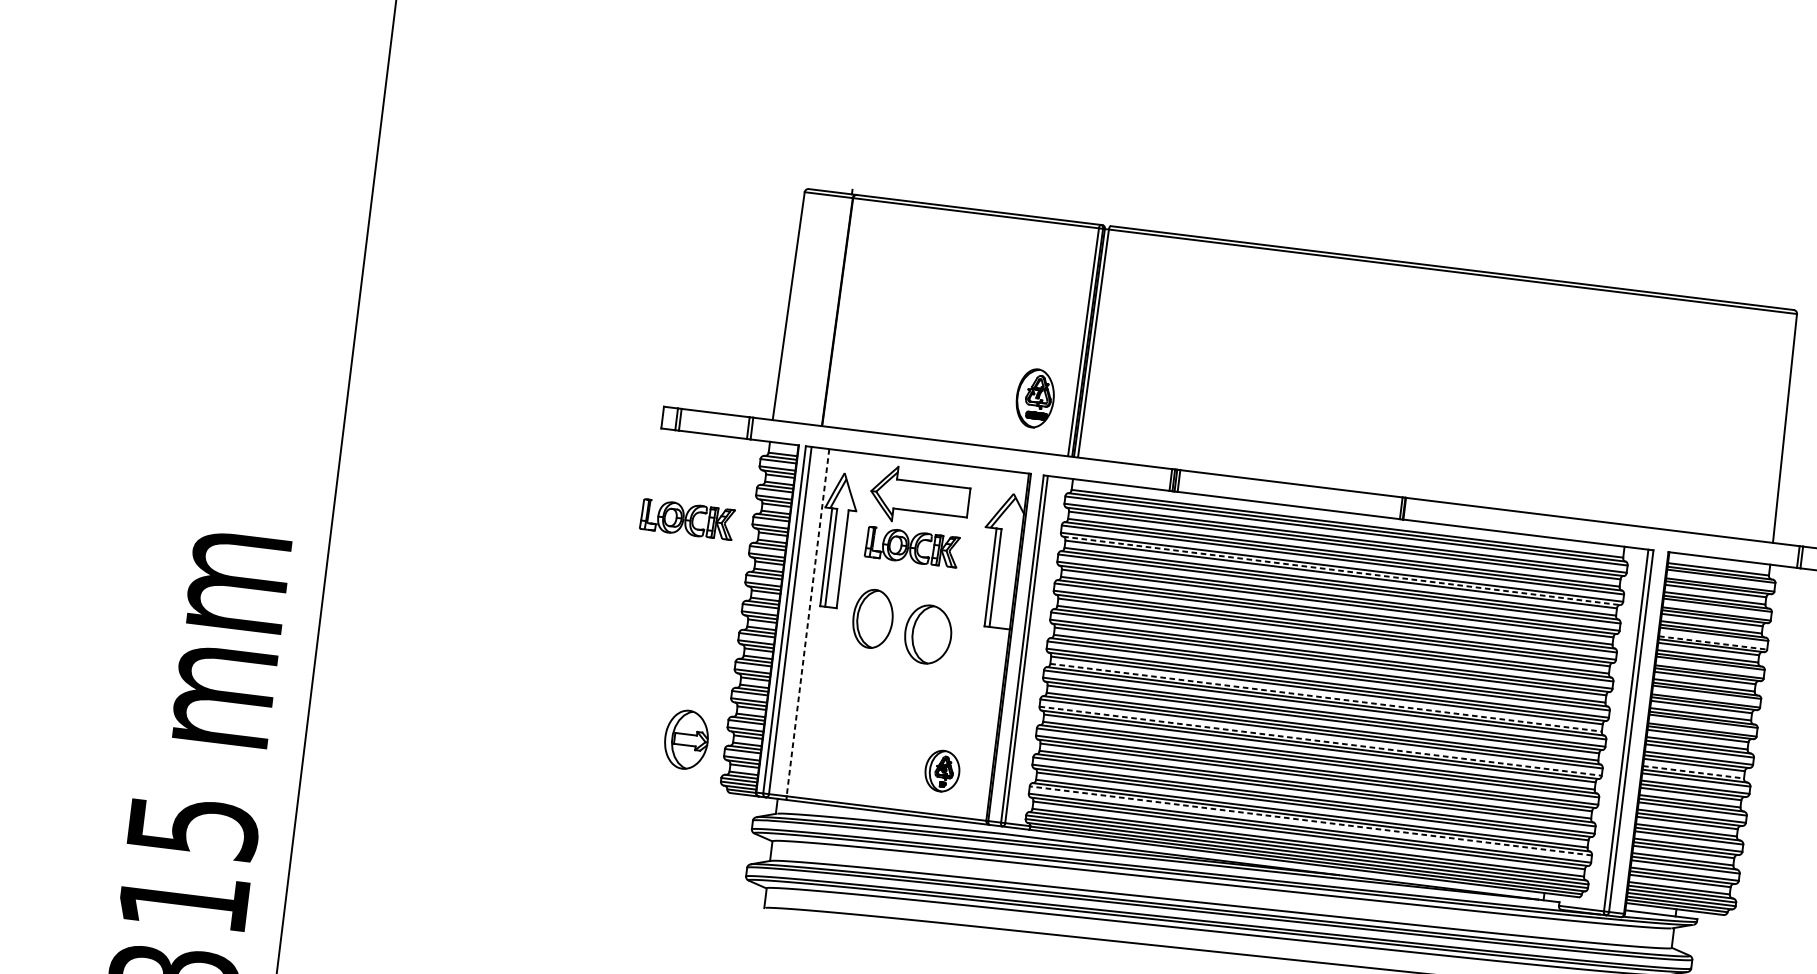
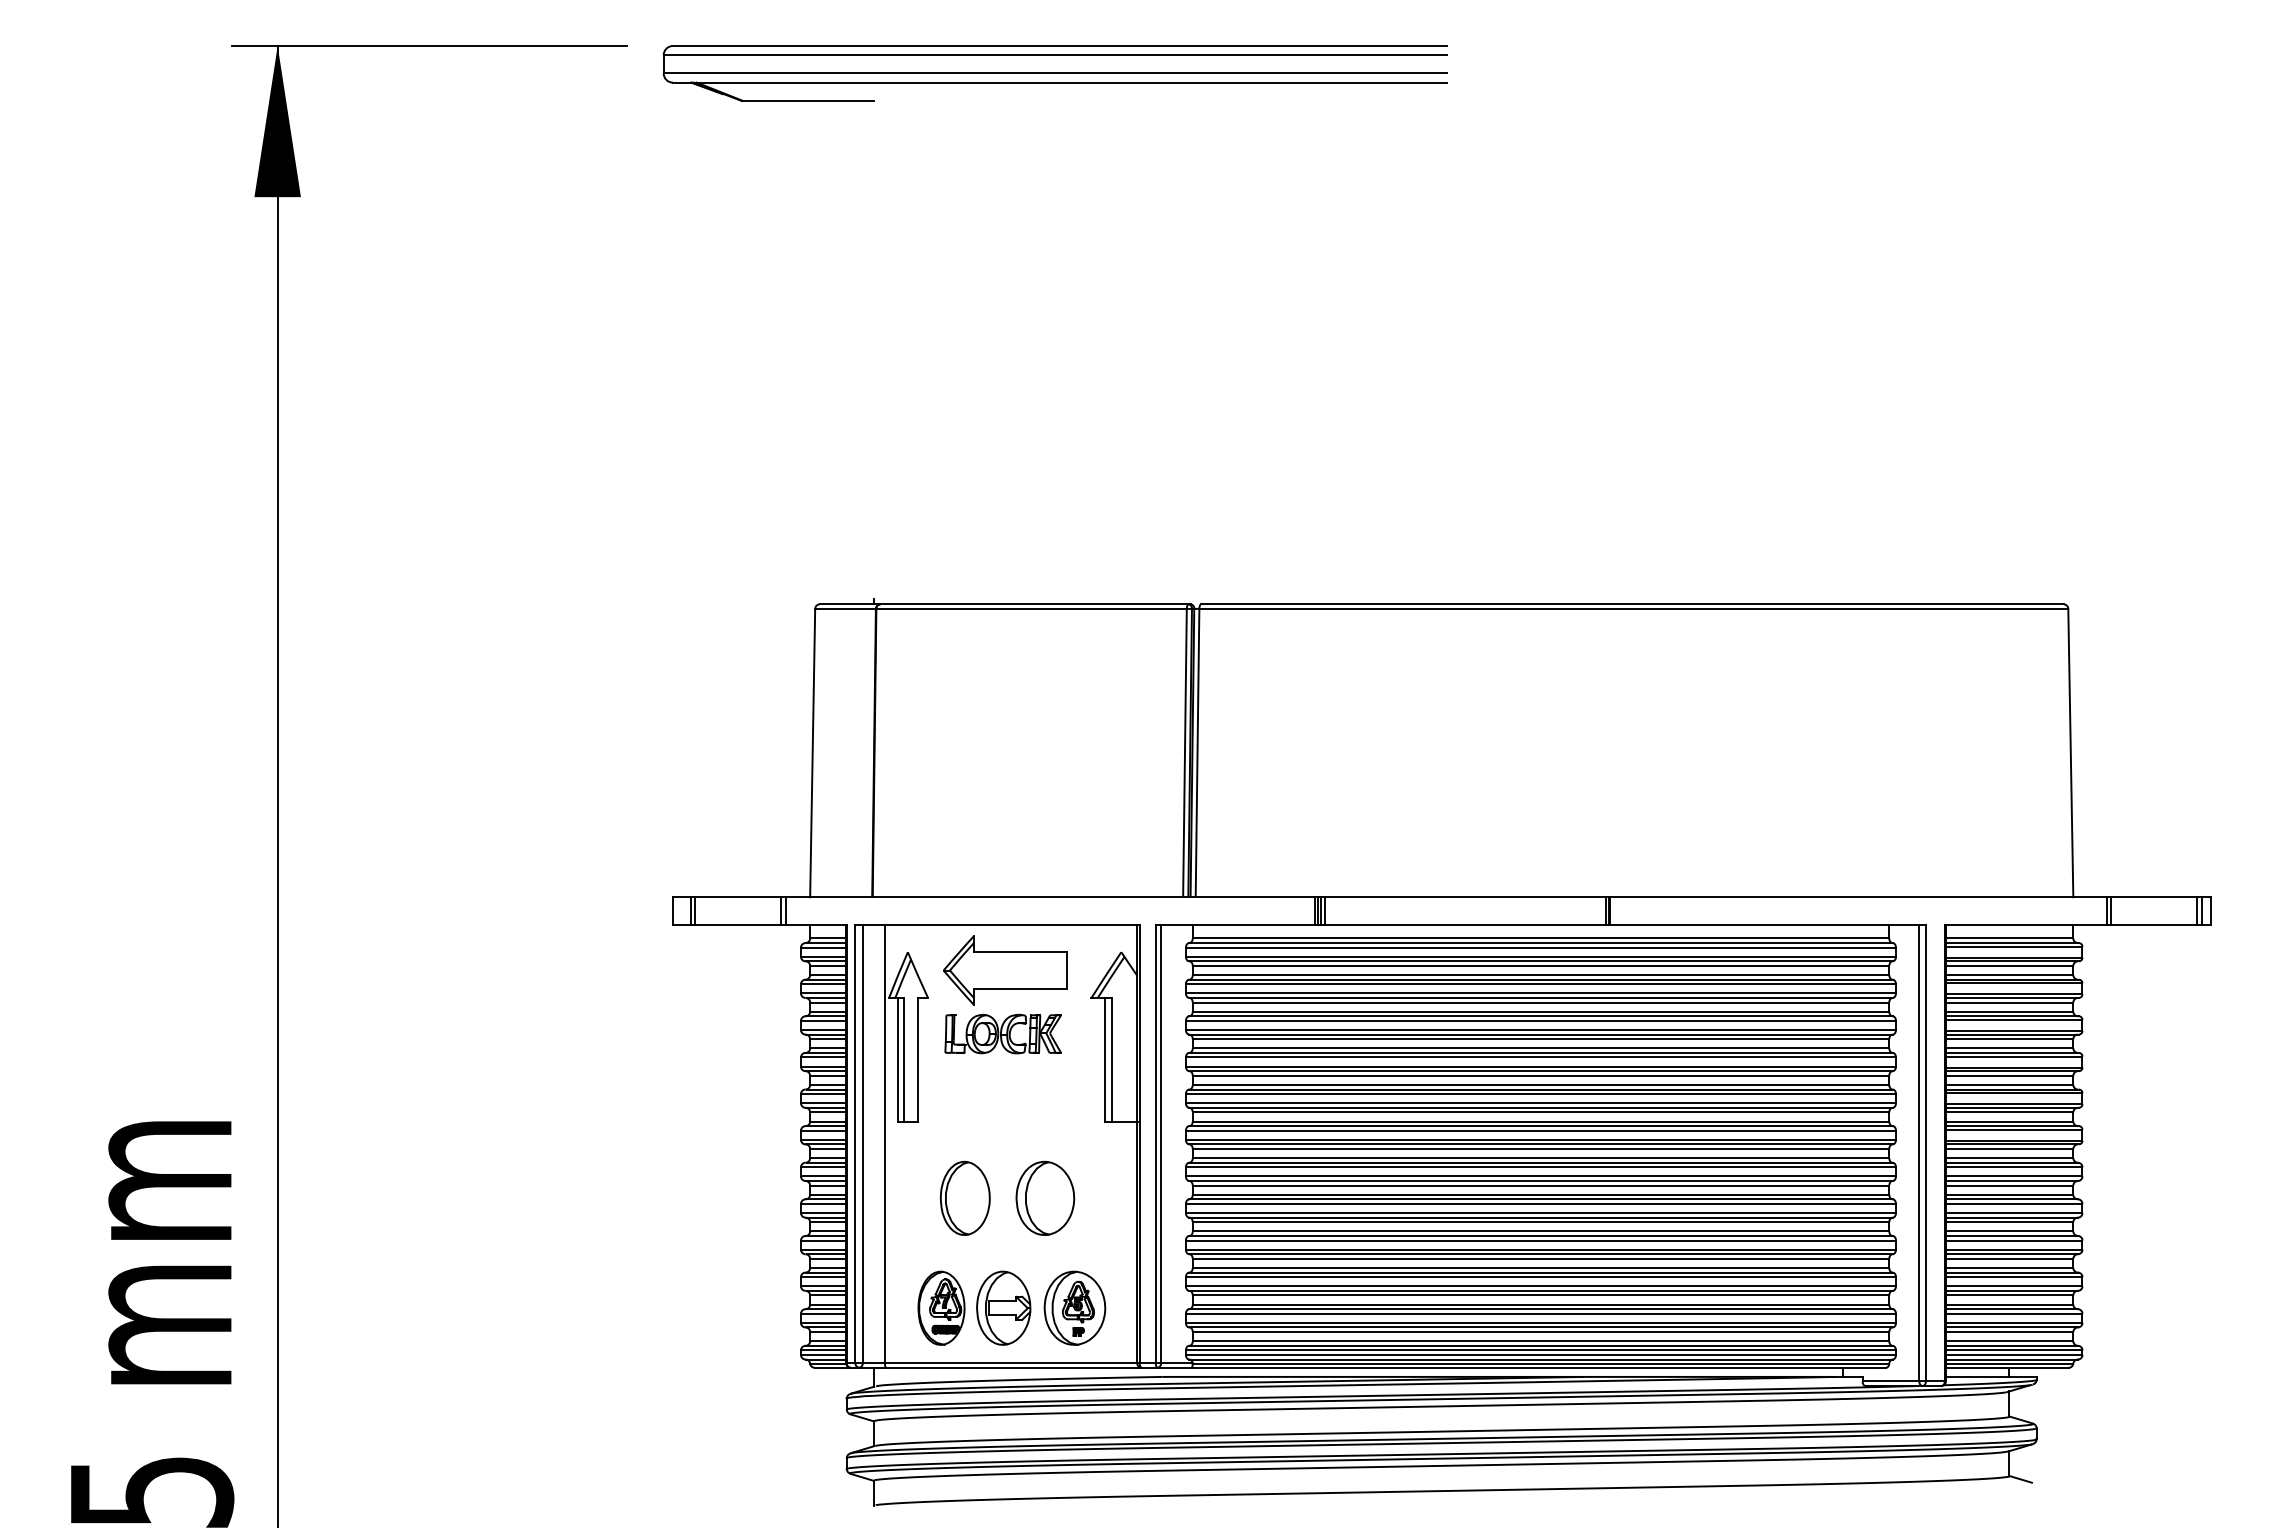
part: (1035, 397) -> (941, 1307), moved
part: (686, 519) -> (718, 1033), removed
line: (1341, 570) -> (1540, 997), dashed -> solid
part: (872, 618) -> (964, 1197), moved
line: (808, 623) -> (885, 1144), dashed -> solid
part: (928, 633) -> (1045, 1197), moved
line: (1713, 642) -> (2014, 1030), dashed -> solid
line: (1326, 698) -> (1541, 1158), dashed -> solid
part: (686, 739) -> (1003, 1307), moved
line: (1321, 741) -> (1541, 1213), dashed -> solid
part: (942, 770) -> (1074, 1307), size x1.43
line: (1693, 772) -> (2009, 1194), dashed -> solid
line: (1310, 820) -> (1540, 1313), dashed -> solid

